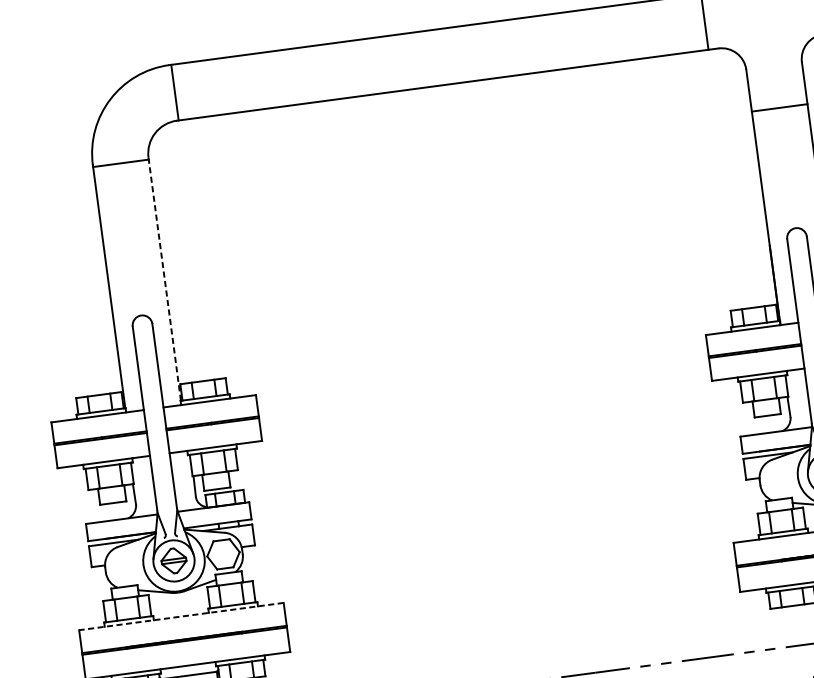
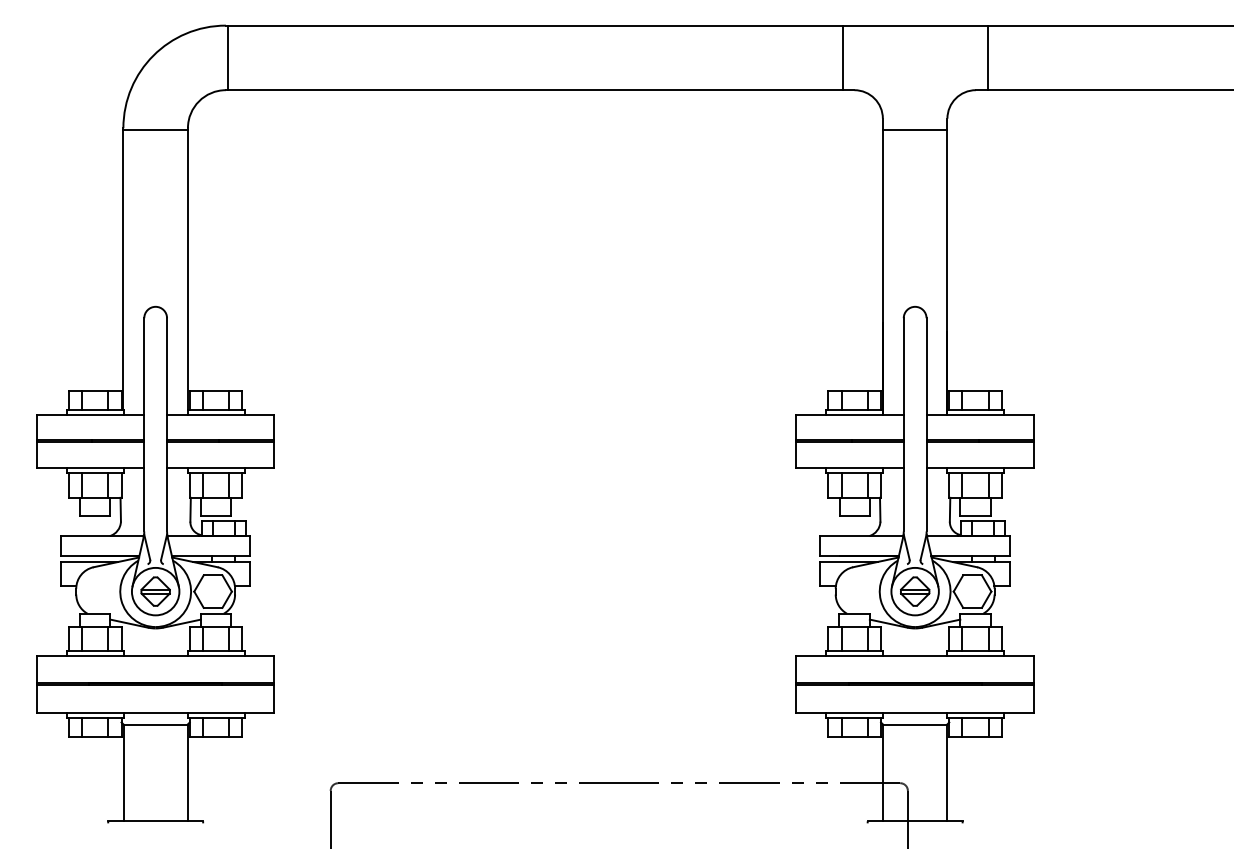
line: (779, 108) -> (914, 130), moved
line: (164, 279) -> (187, 269), dashed -> solid
line: (181, 616) -> (155, 656), dashed -> solid

